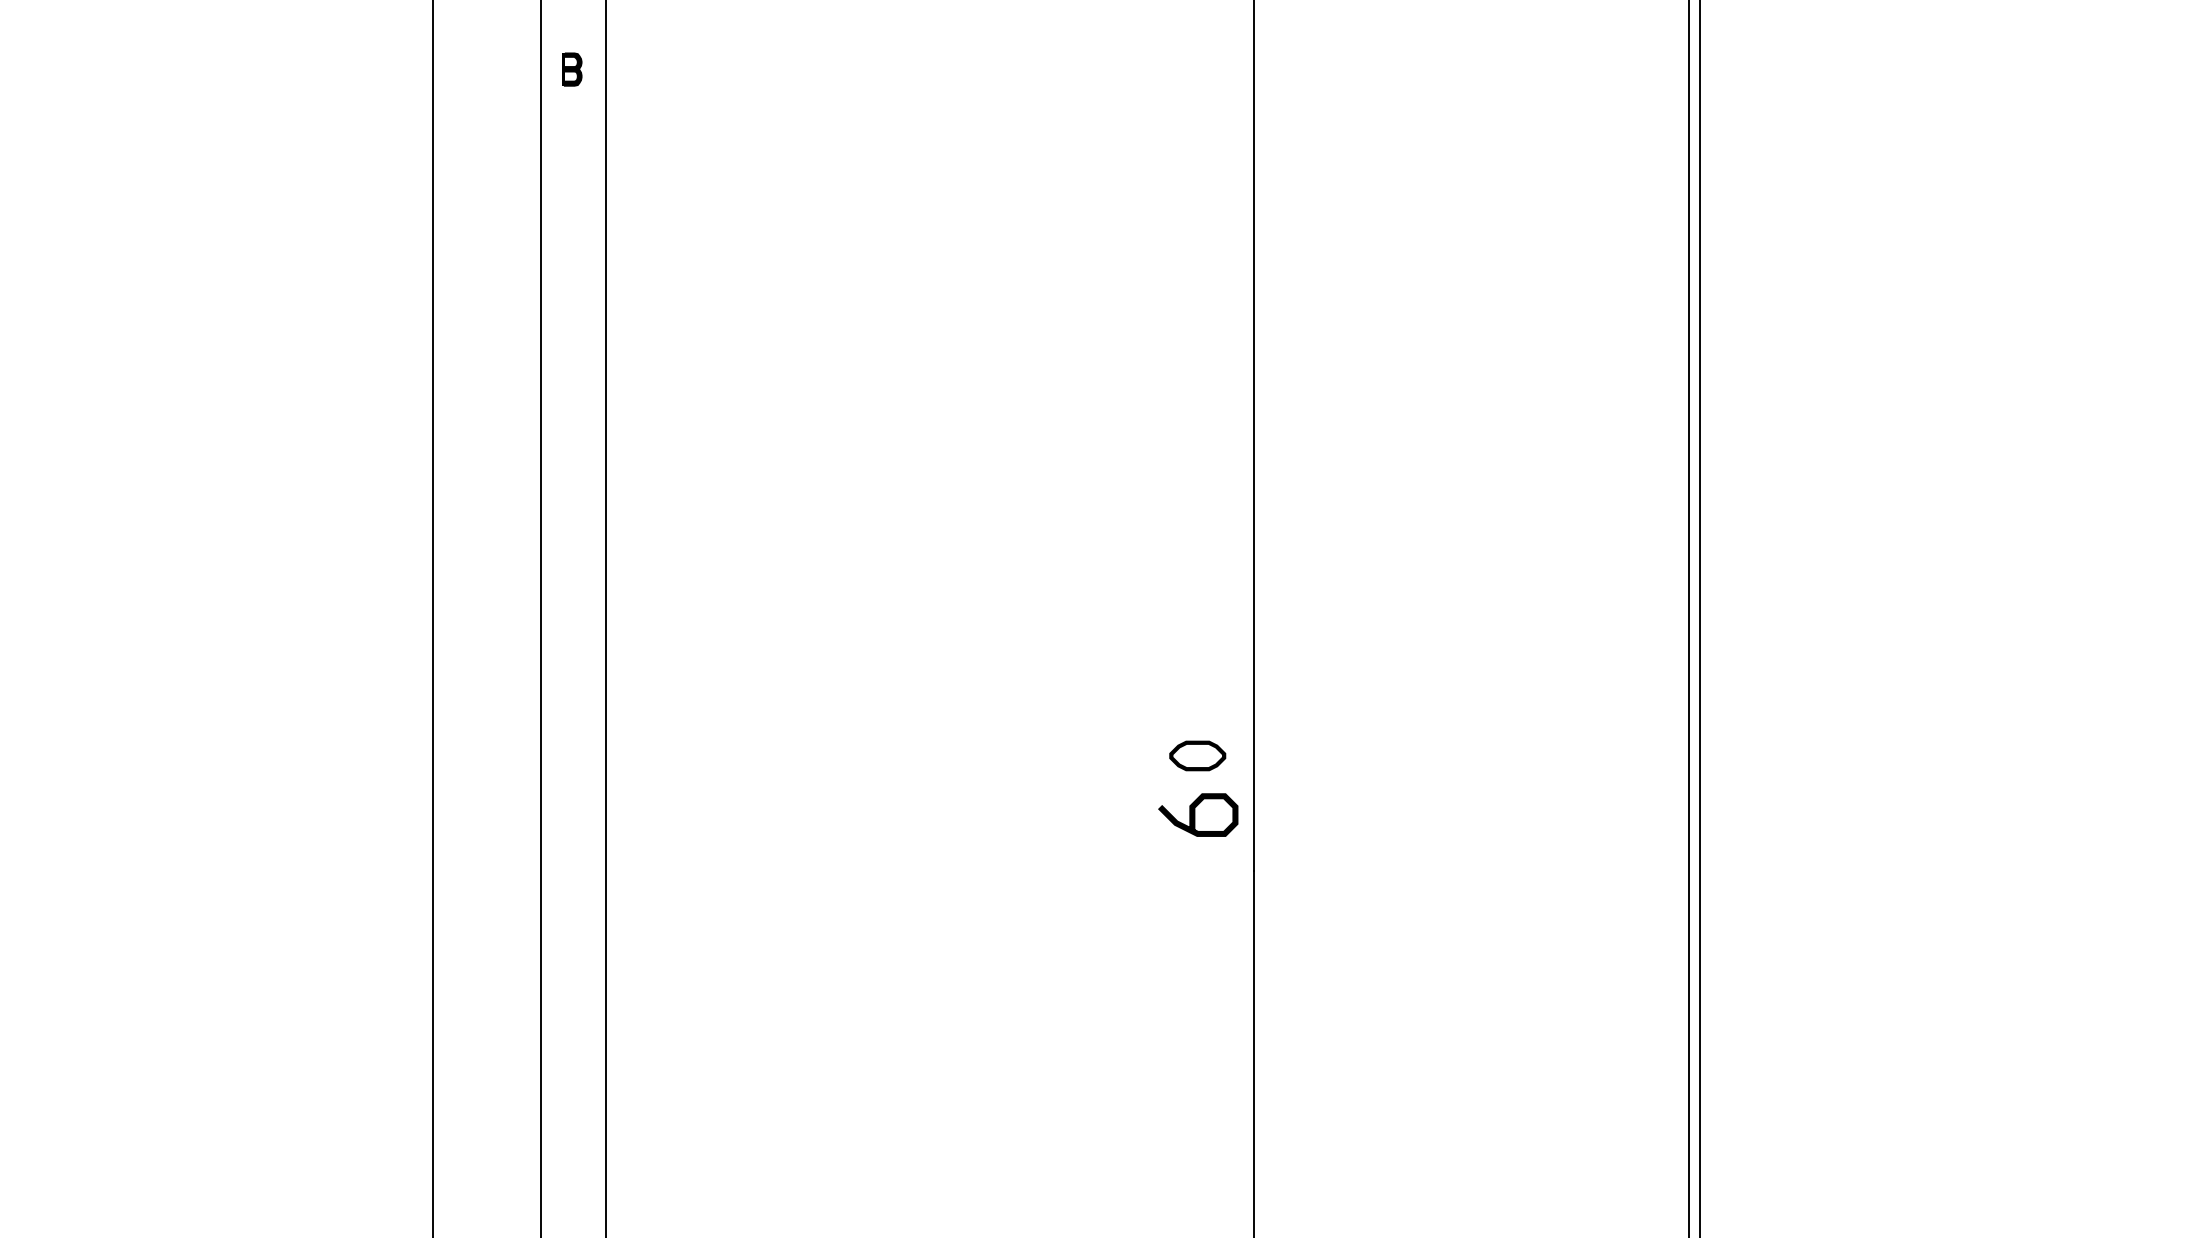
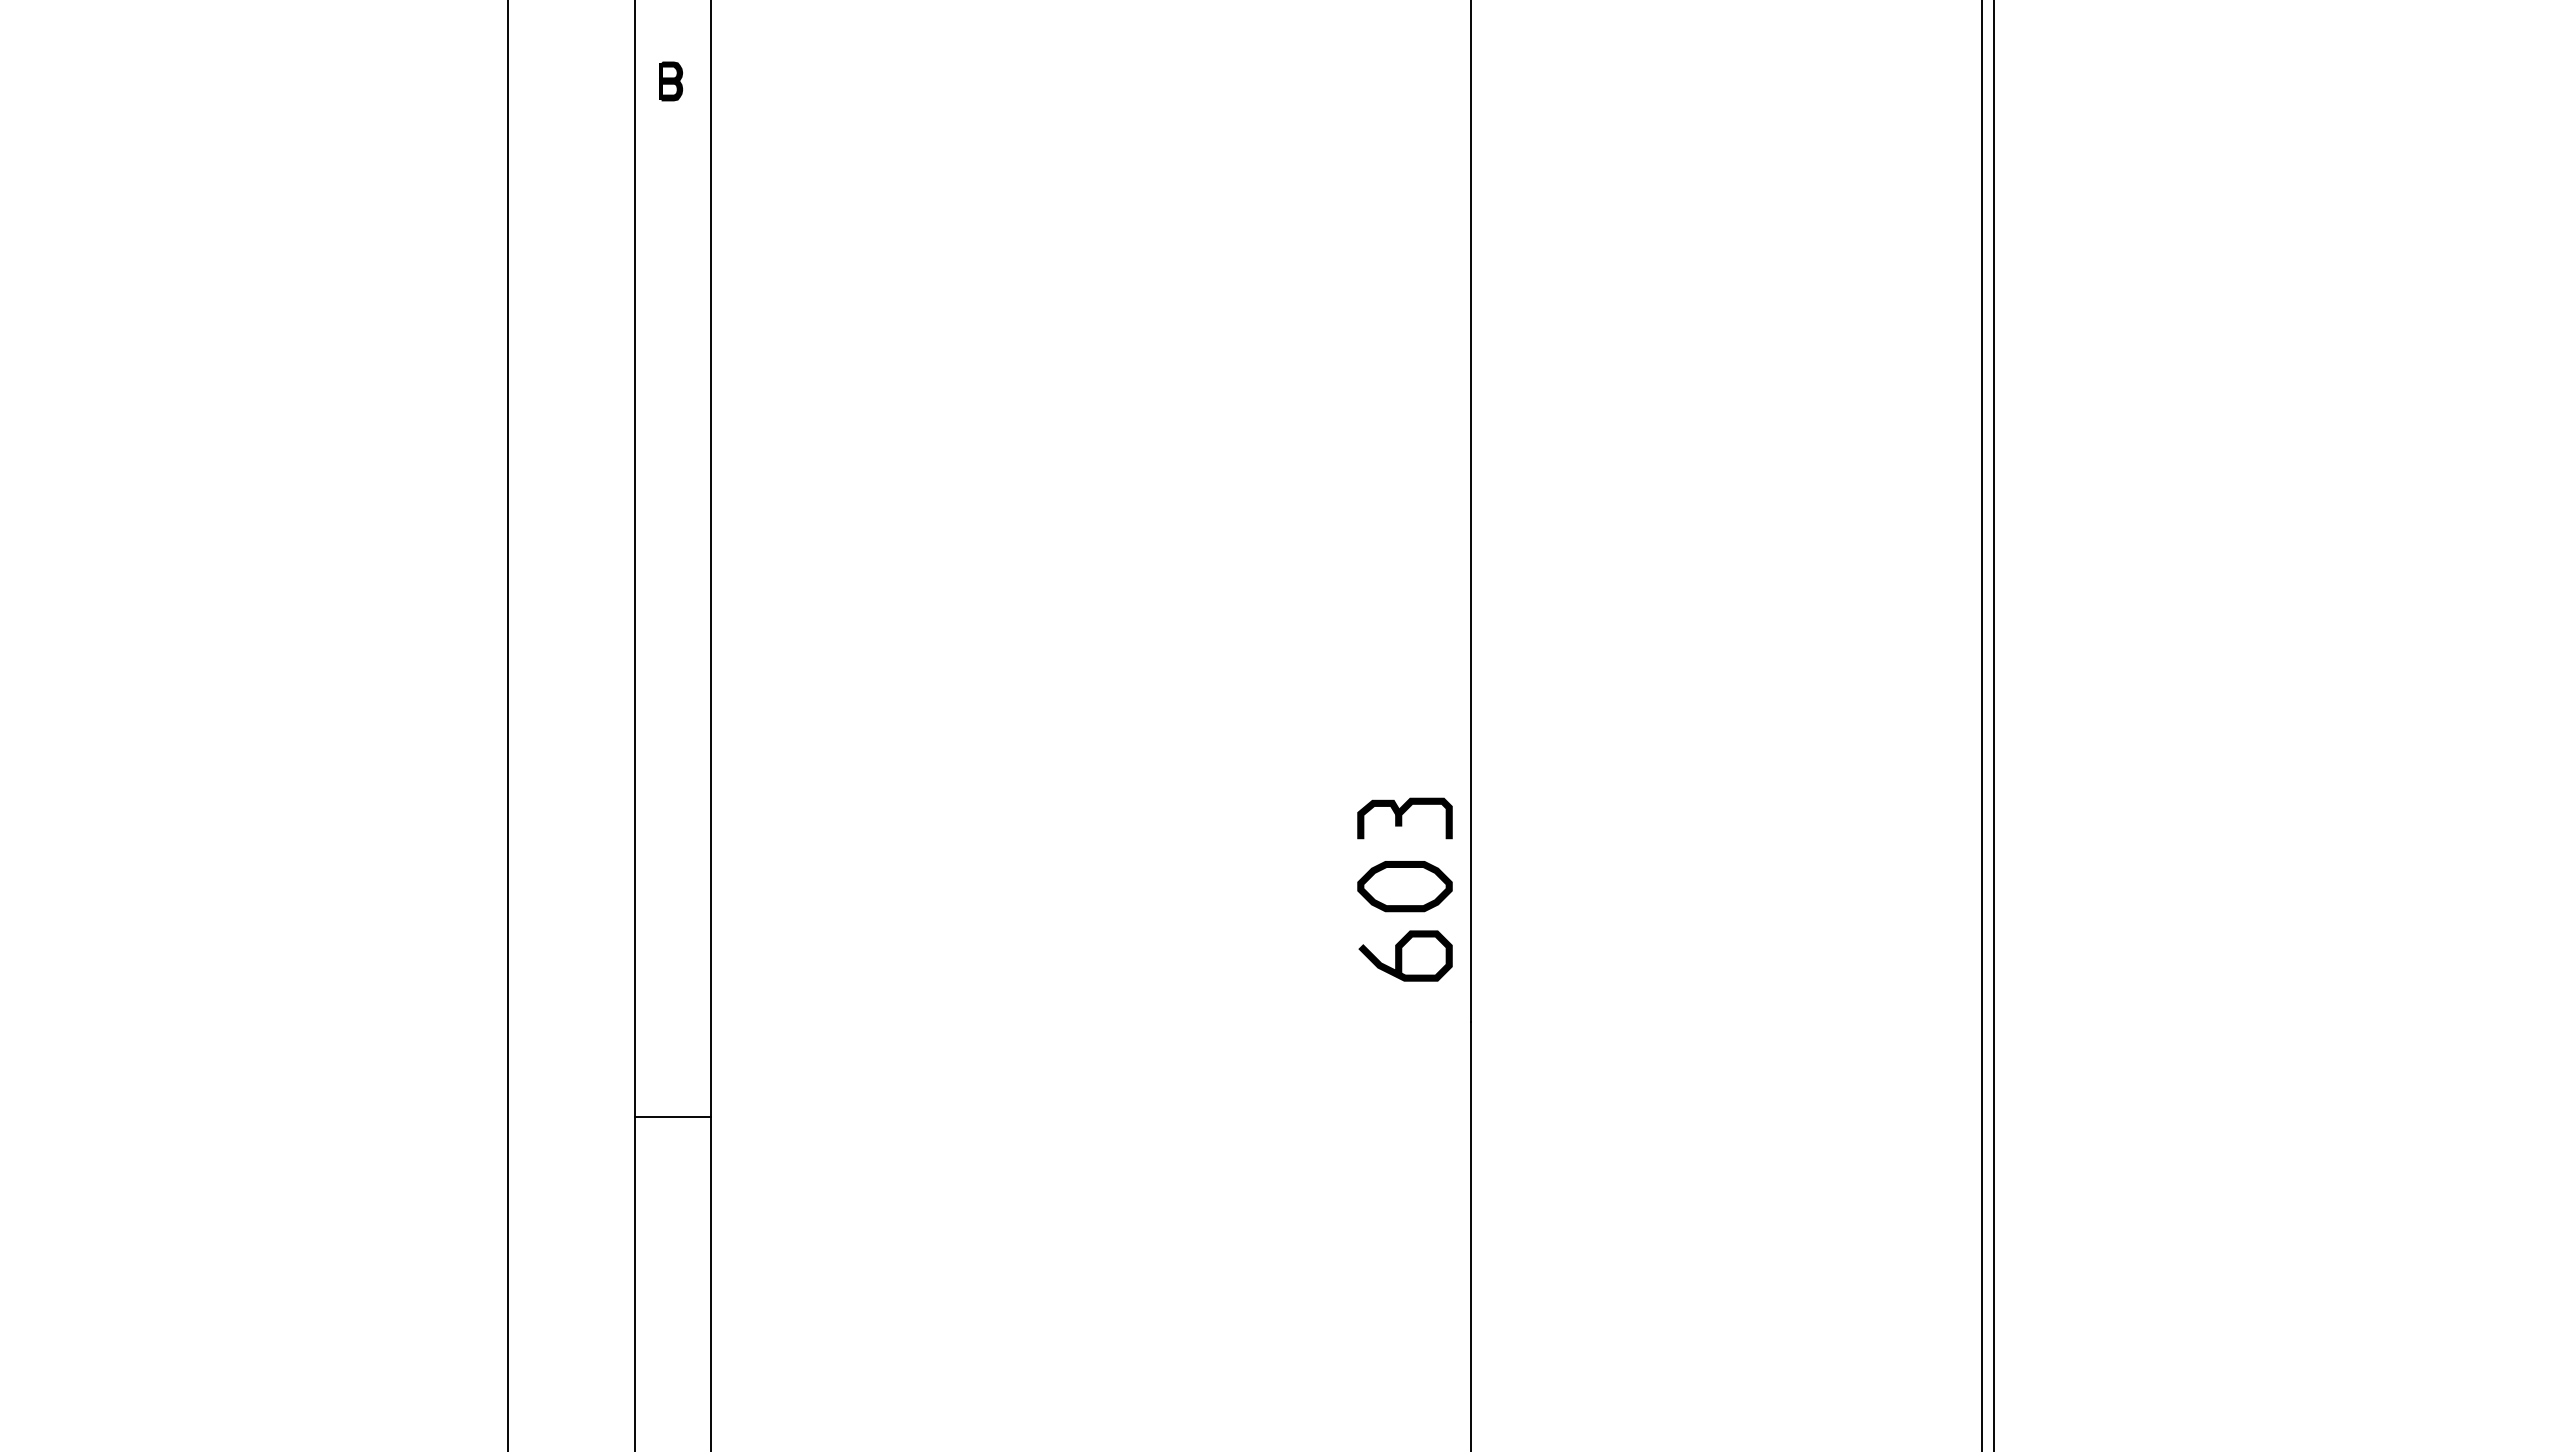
part: (1197, 697) -> (1404, 818), added
part: (1197, 755) -> (1404, 886), size x1.43
line: (573, 952) -> (672, 1117), added

